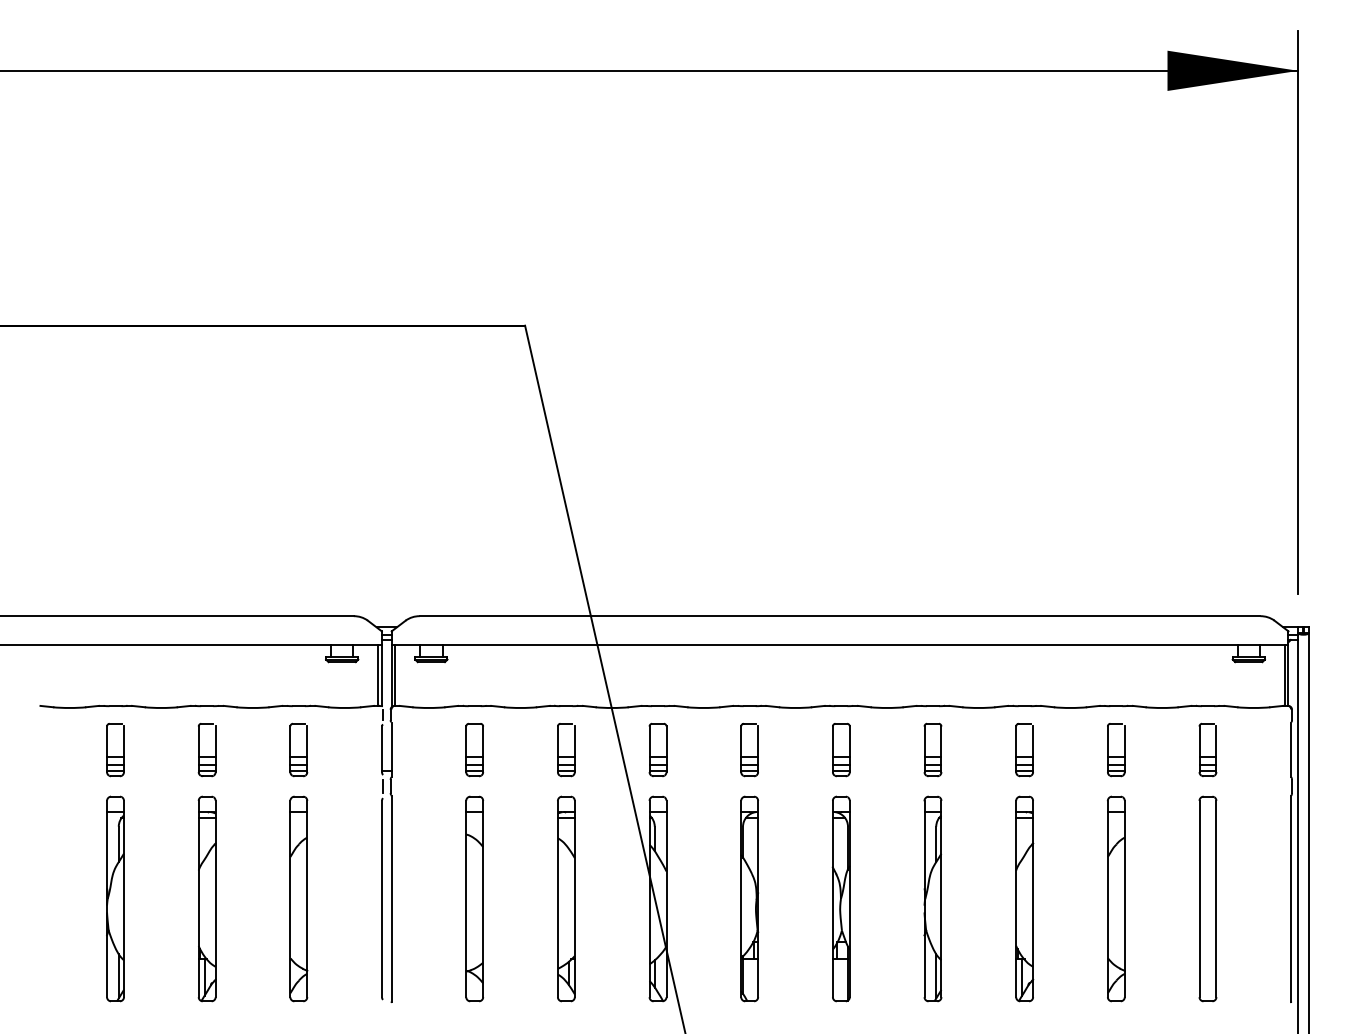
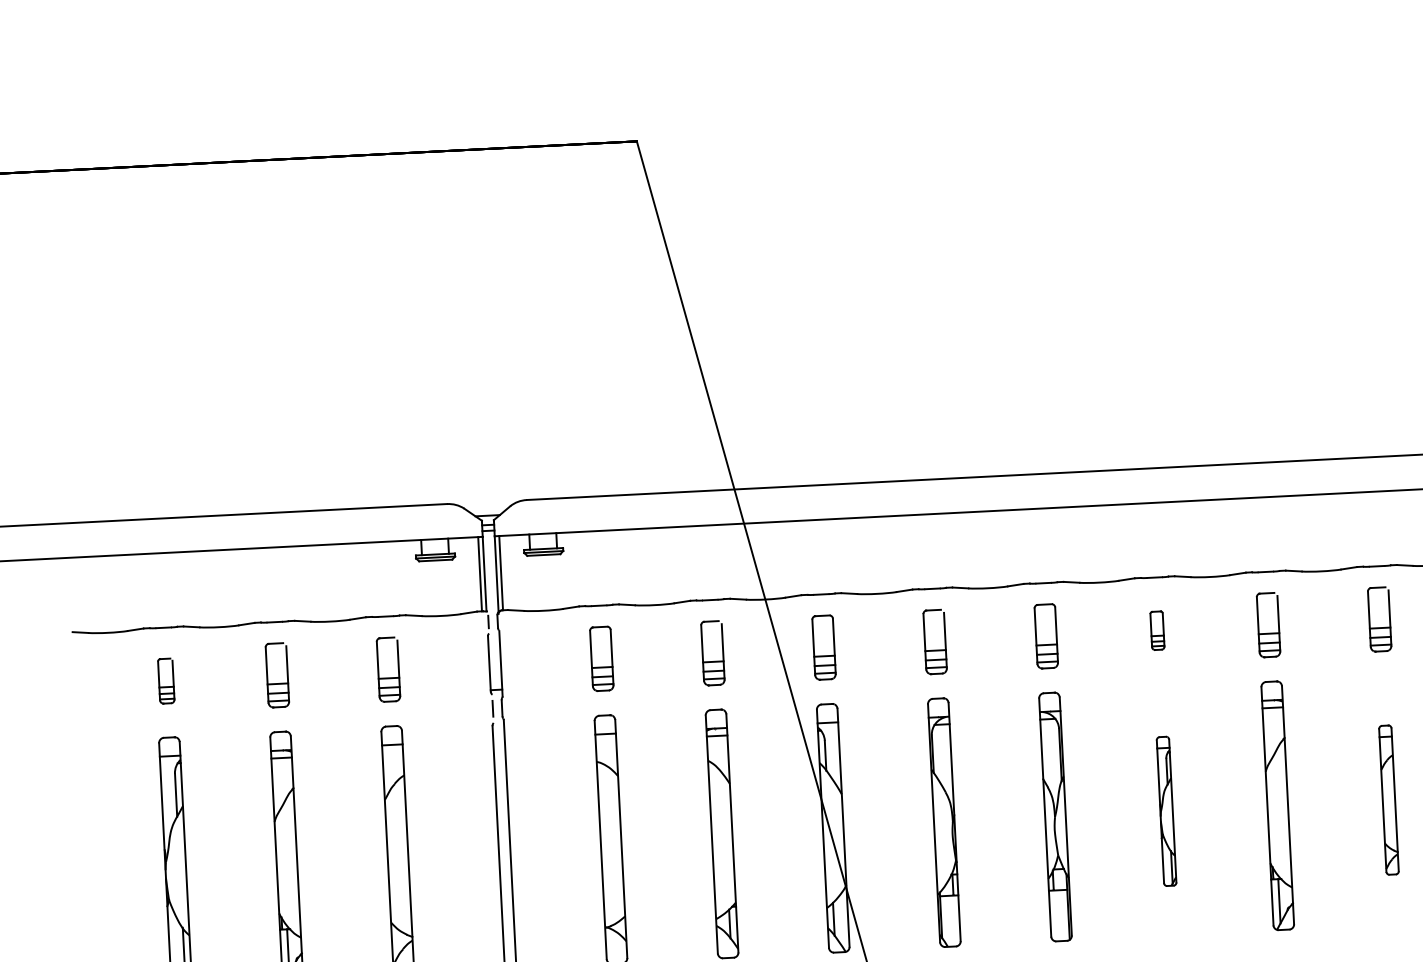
part: (932, 749) -> (1156, 630), size x0.6
part: (115, 750) -> (166, 681), size x0.7
part: (932, 898) -> (1165, 810), size x0.6
part: (1116, 898) -> (1389, 799), size x0.6

